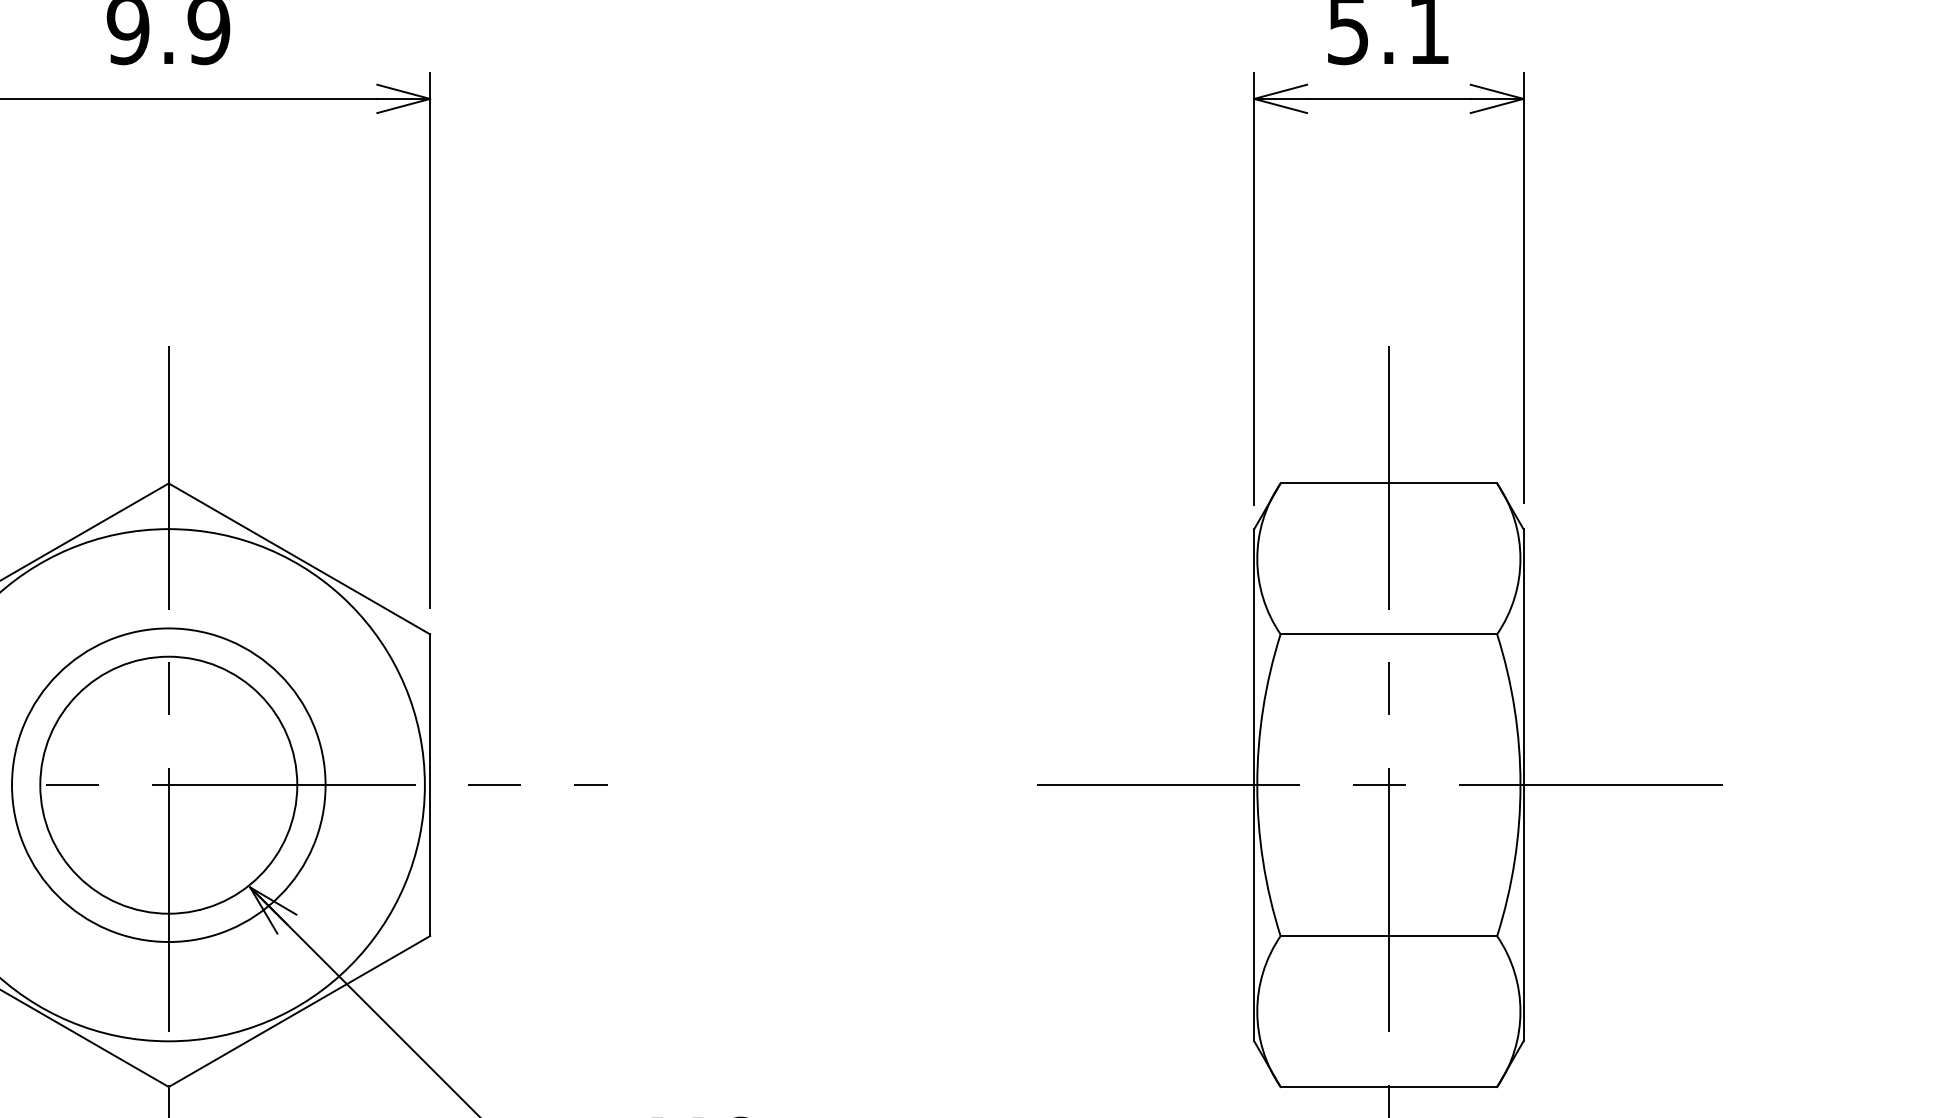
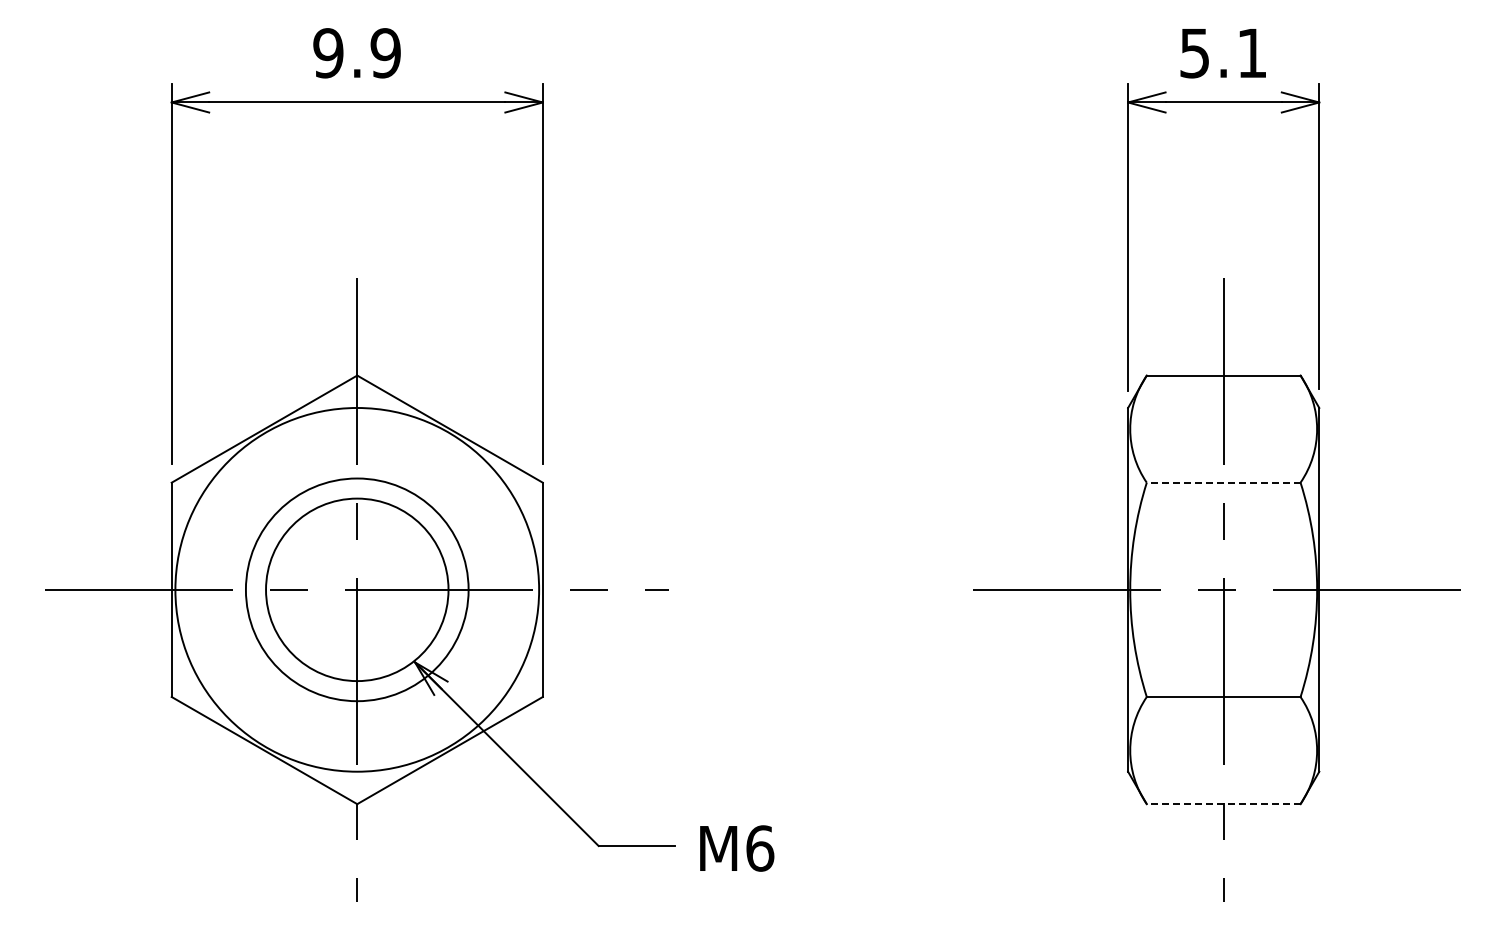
line: (1388, 634) -> (1223, 482), solid -> dashed
line: (1388, 1087) -> (1223, 804), solid -> dashed

